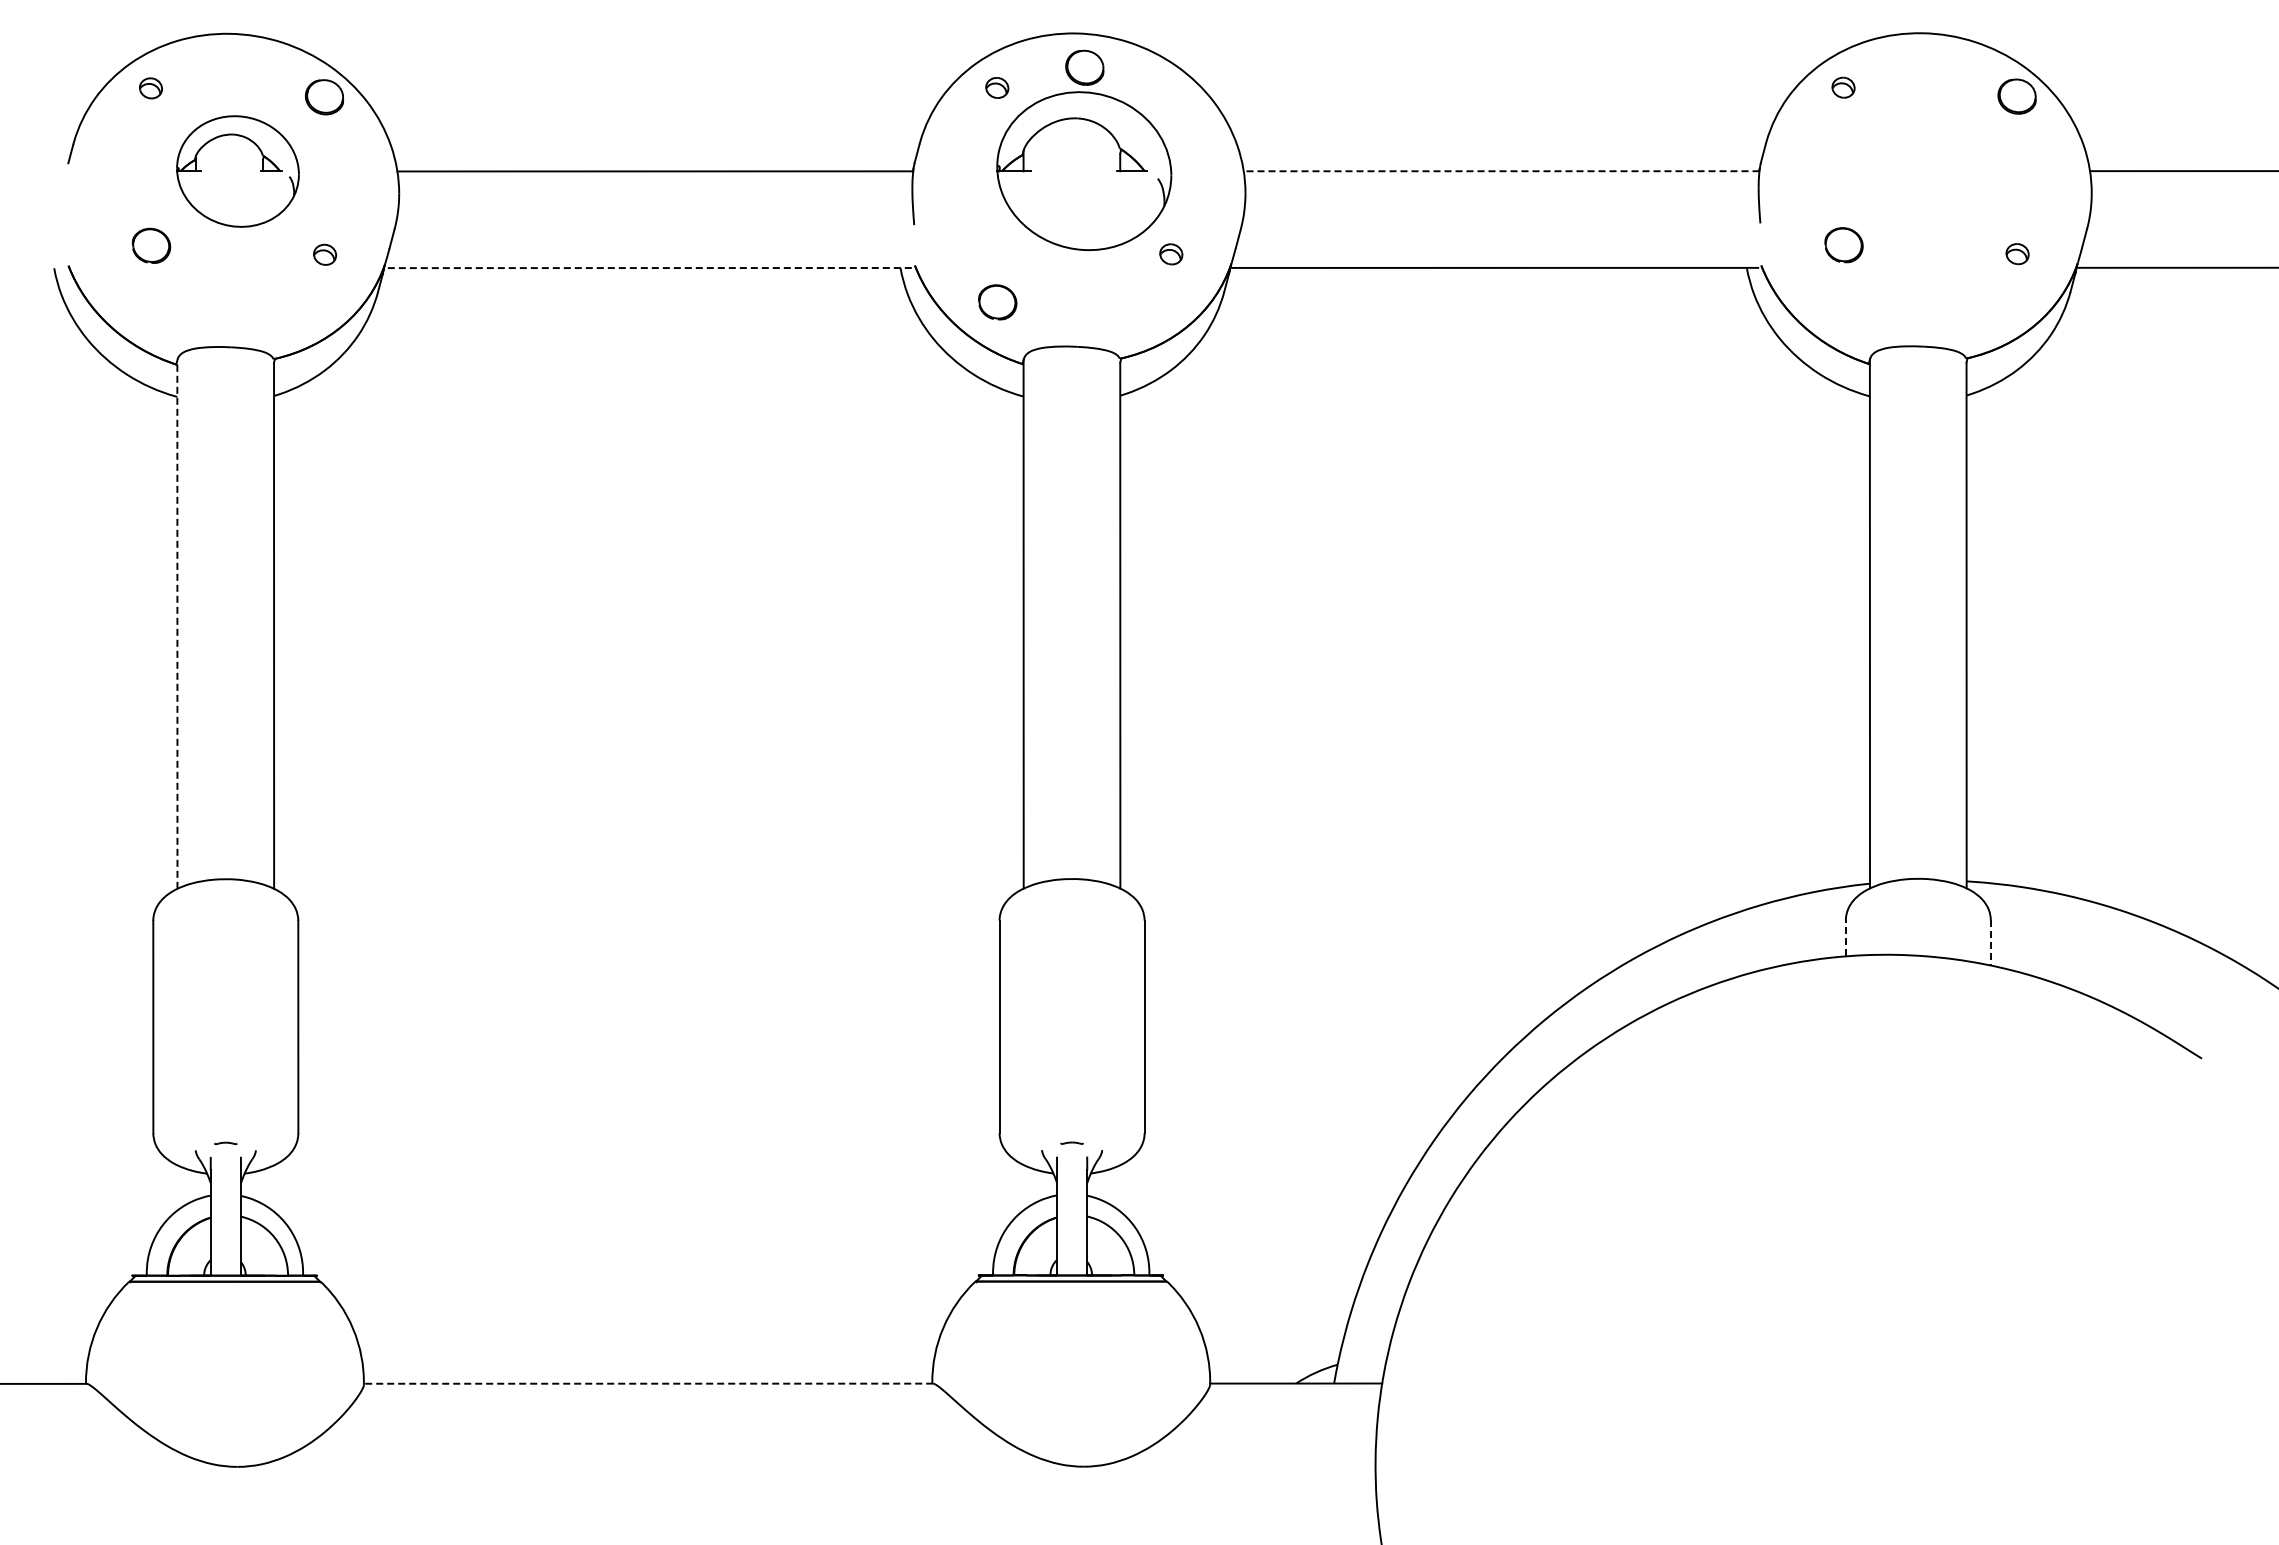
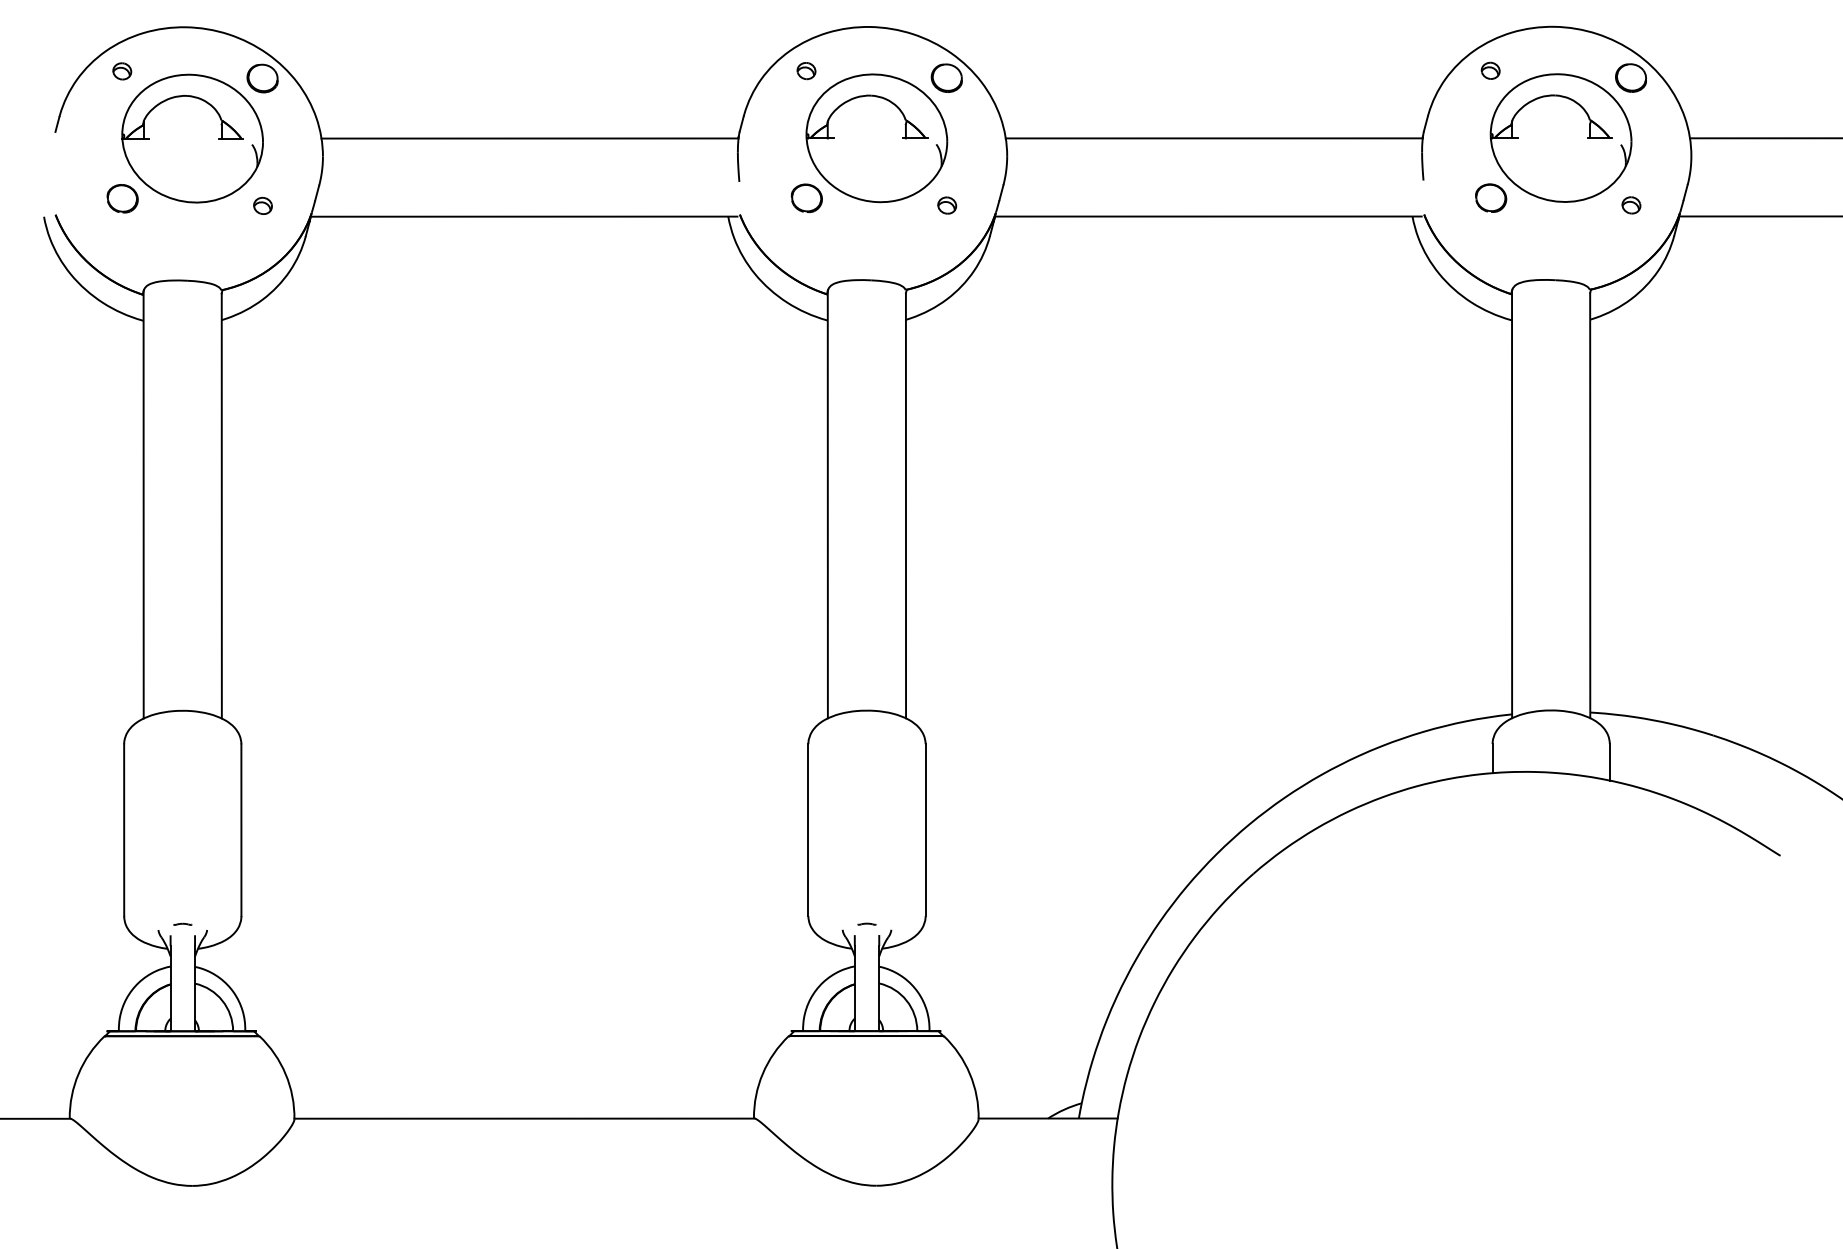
part: (1084, 67) -> (946, 77), moved
part: (1930, 170) -> (1561, 137), added
part: (237, 171) -> (192, 138), size x1.43
line: (1501, 171) -> (1214, 138), dashed -> solid
line: (647, 268) -> (523, 217), dashed -> solid
part: (997, 302) -> (806, 198), moved
line: (177, 624) -> (143, 504), dashed -> solid
line: (1845, 937) -> (1492, 757), dashed -> solid
line: (1990, 942) -> (1609, 761), dashed -> solid
line: (648, 1383) -> (524, 1118), dashed -> solid

